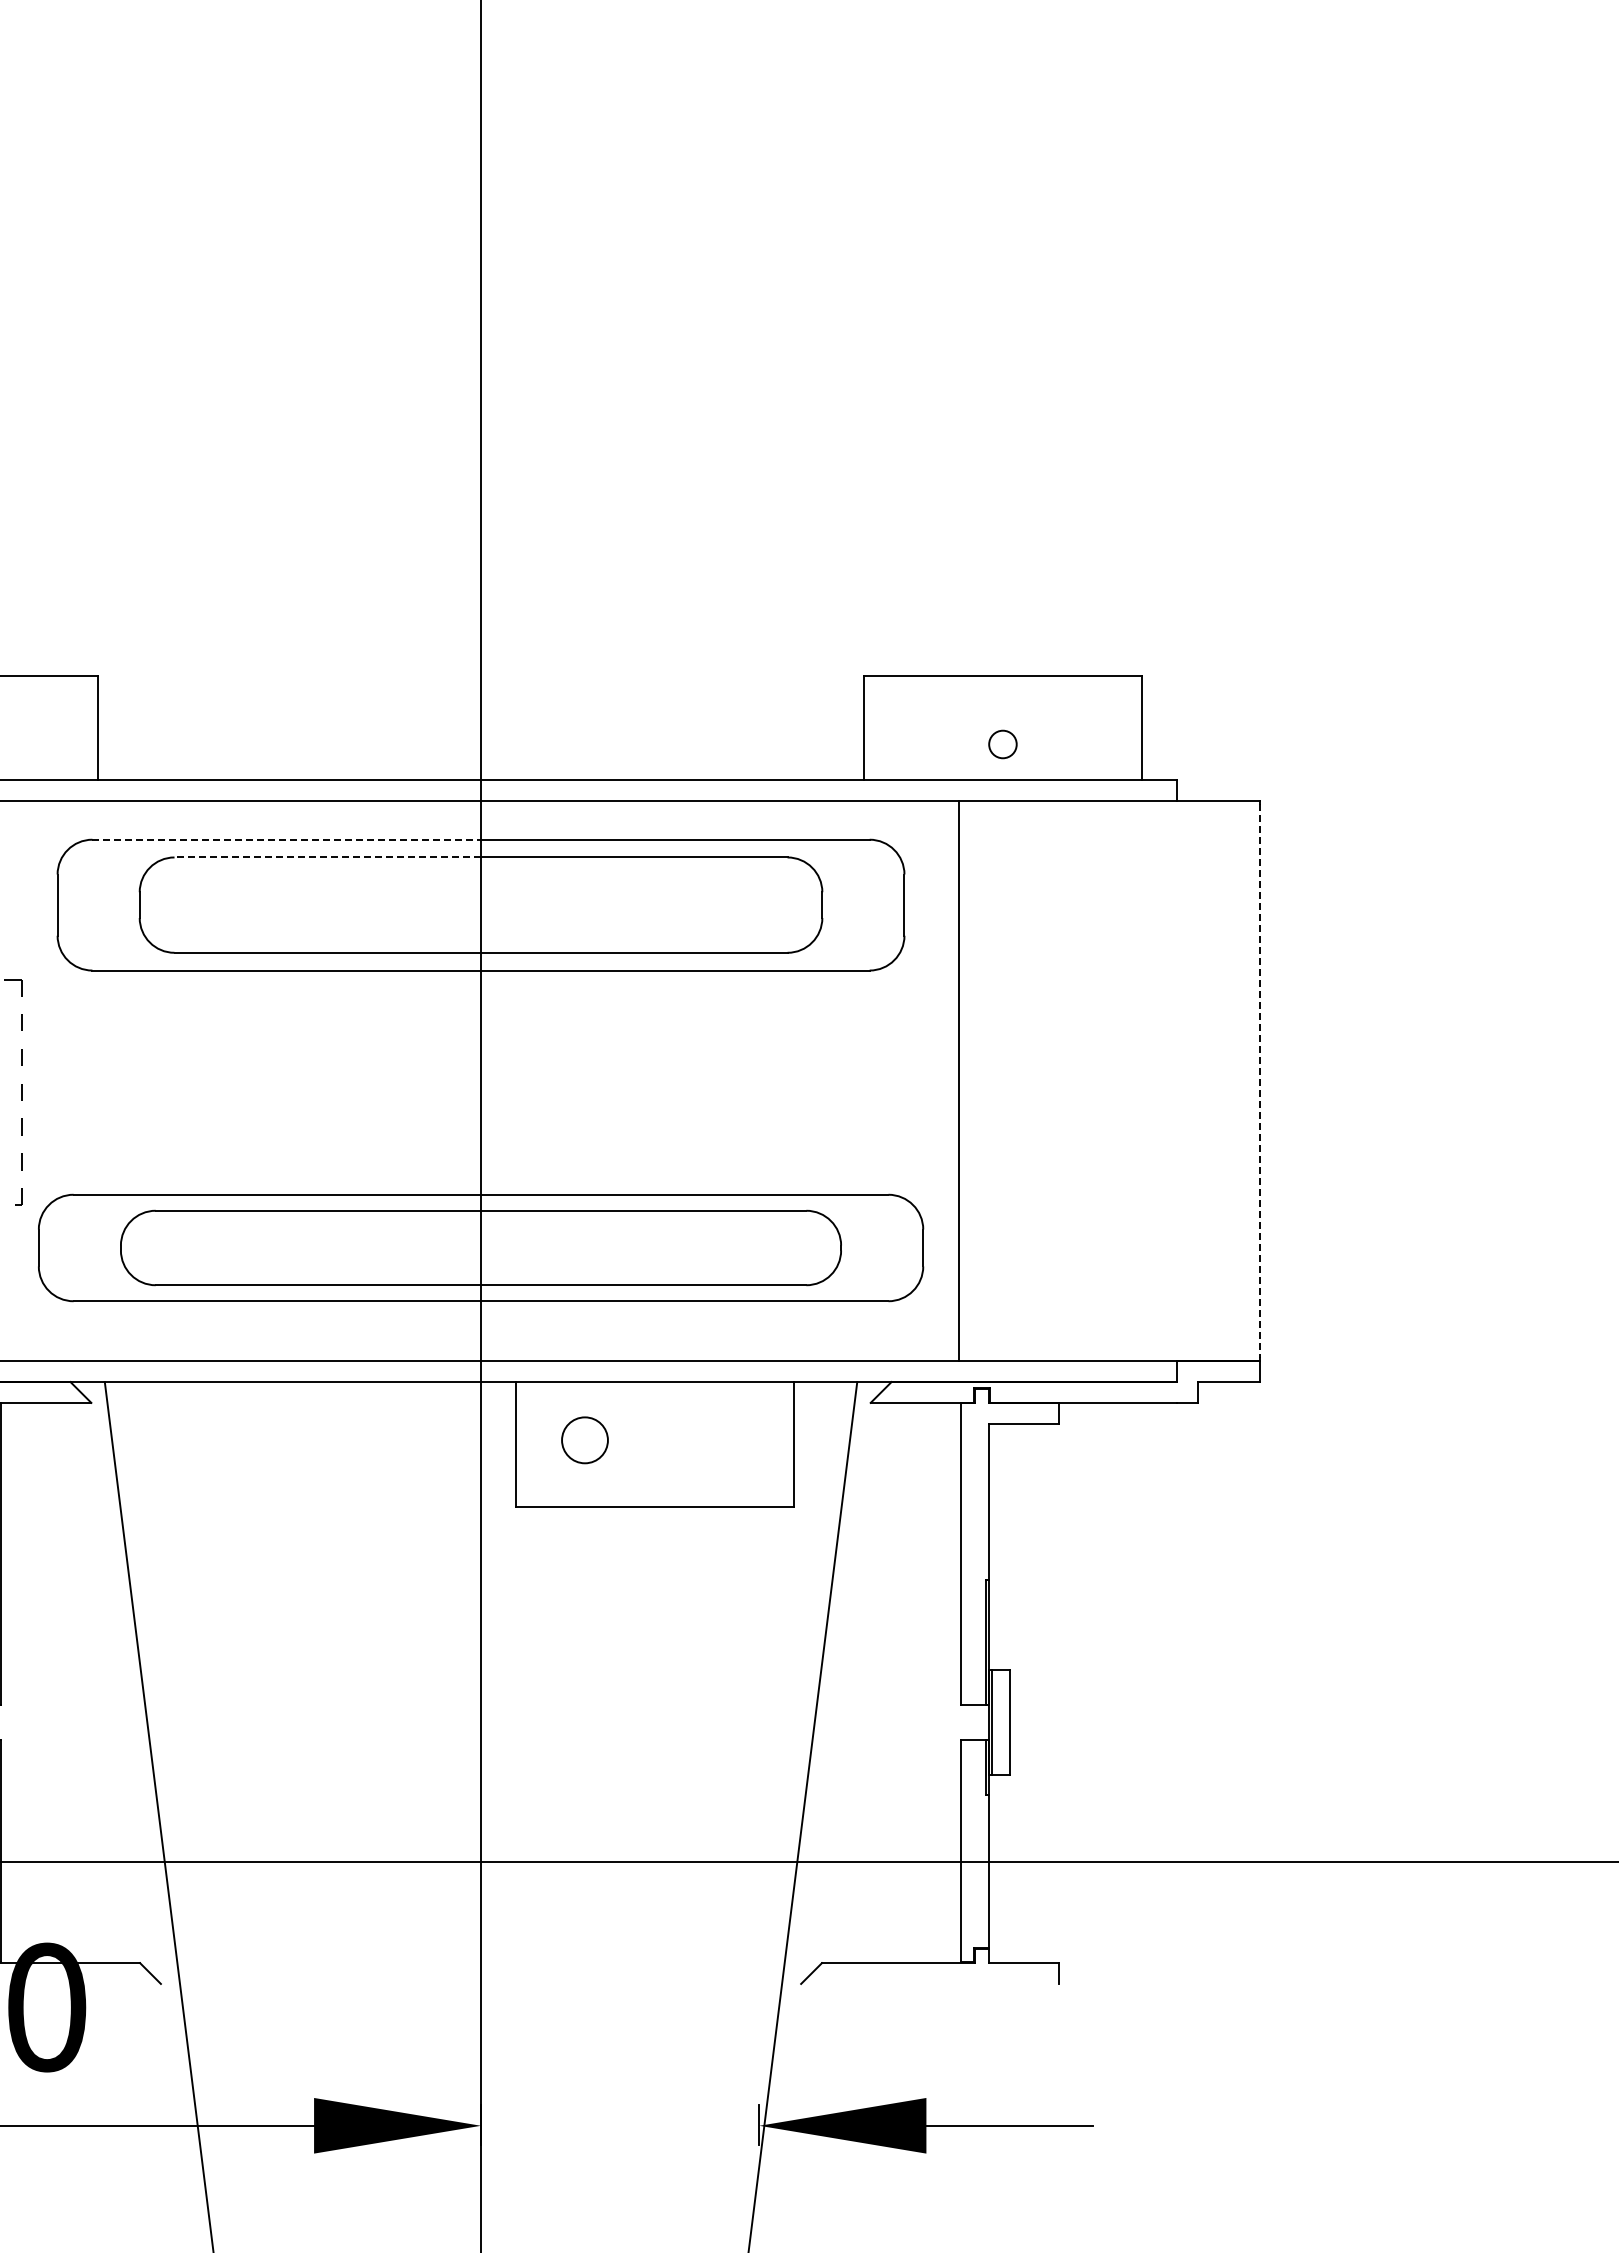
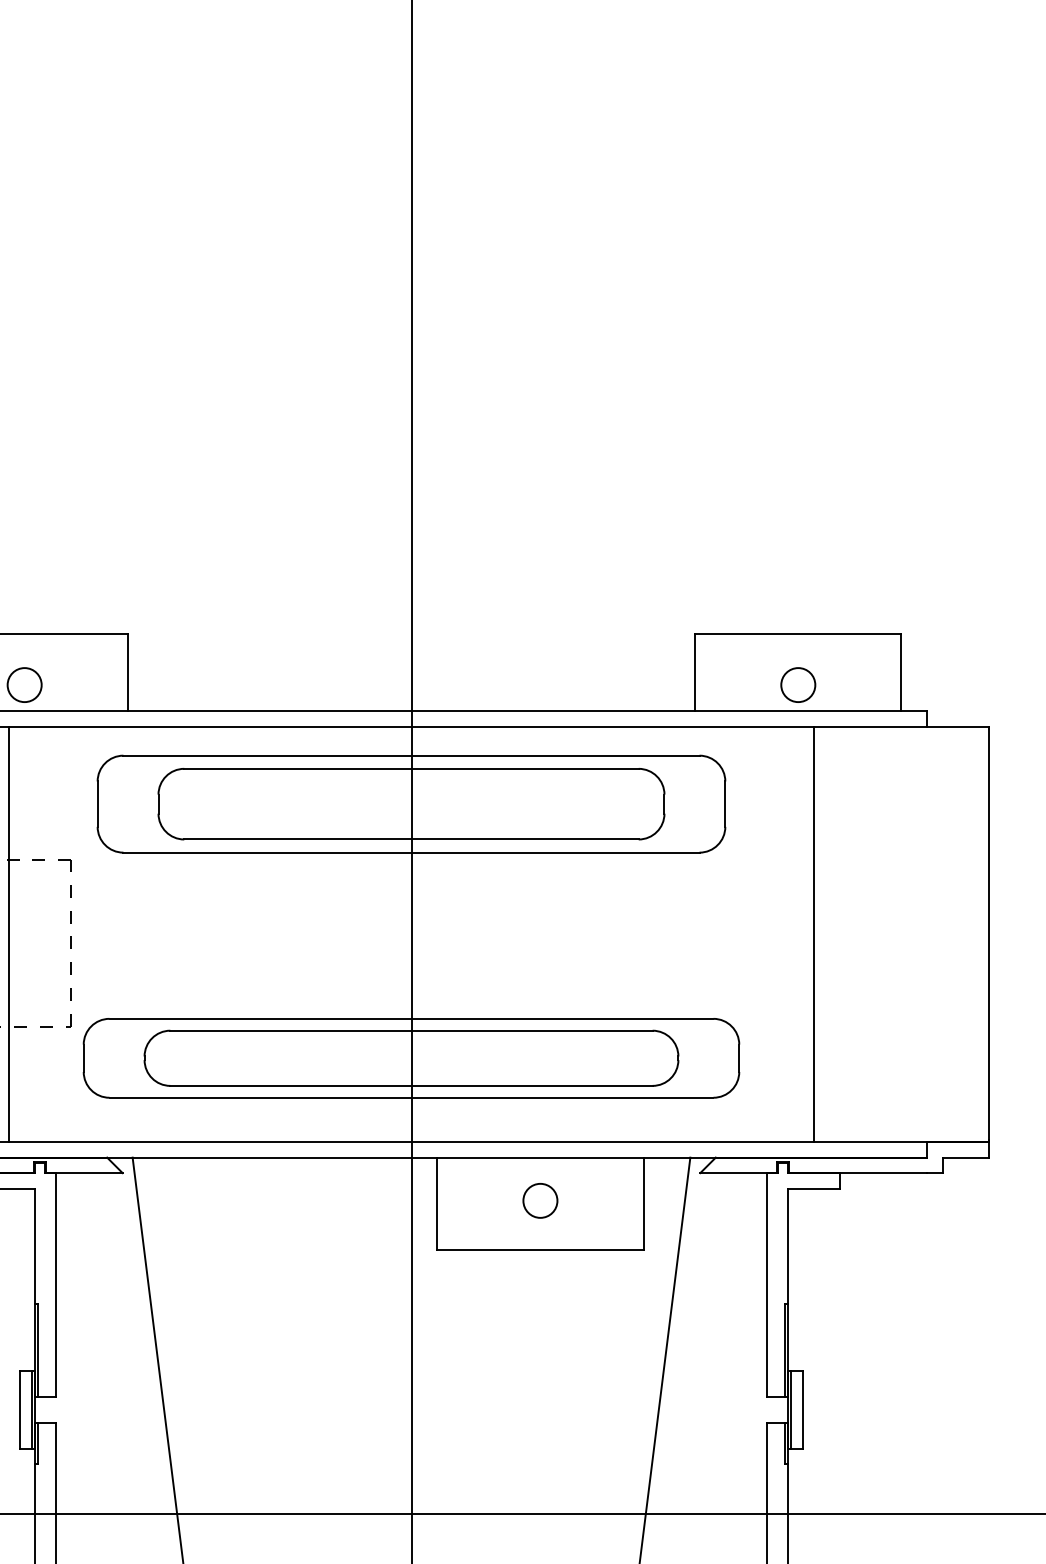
circle: (1002, 744) -> (798, 685), size x1.67
line: (287, 839) -> (268, 755), dashed -> solid
line: (327, 857) -> (297, 768), dashed -> solid
line: (958, 1080) -> (813, 934), moved
line: (1260, 1081) -> (989, 934), dashed -> solid
circle: (584, 1440) -> (540, 1200), moved

